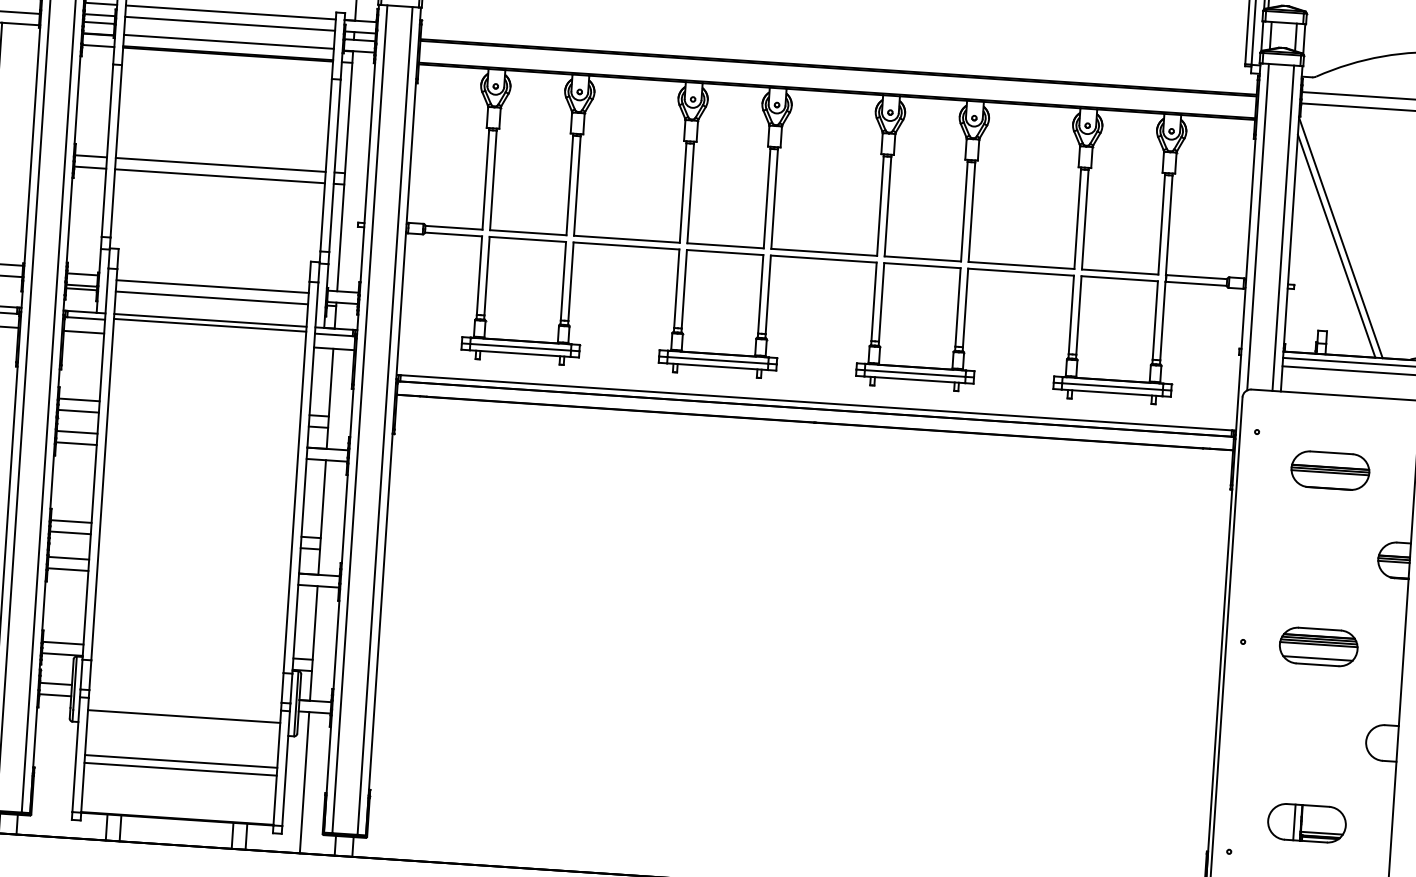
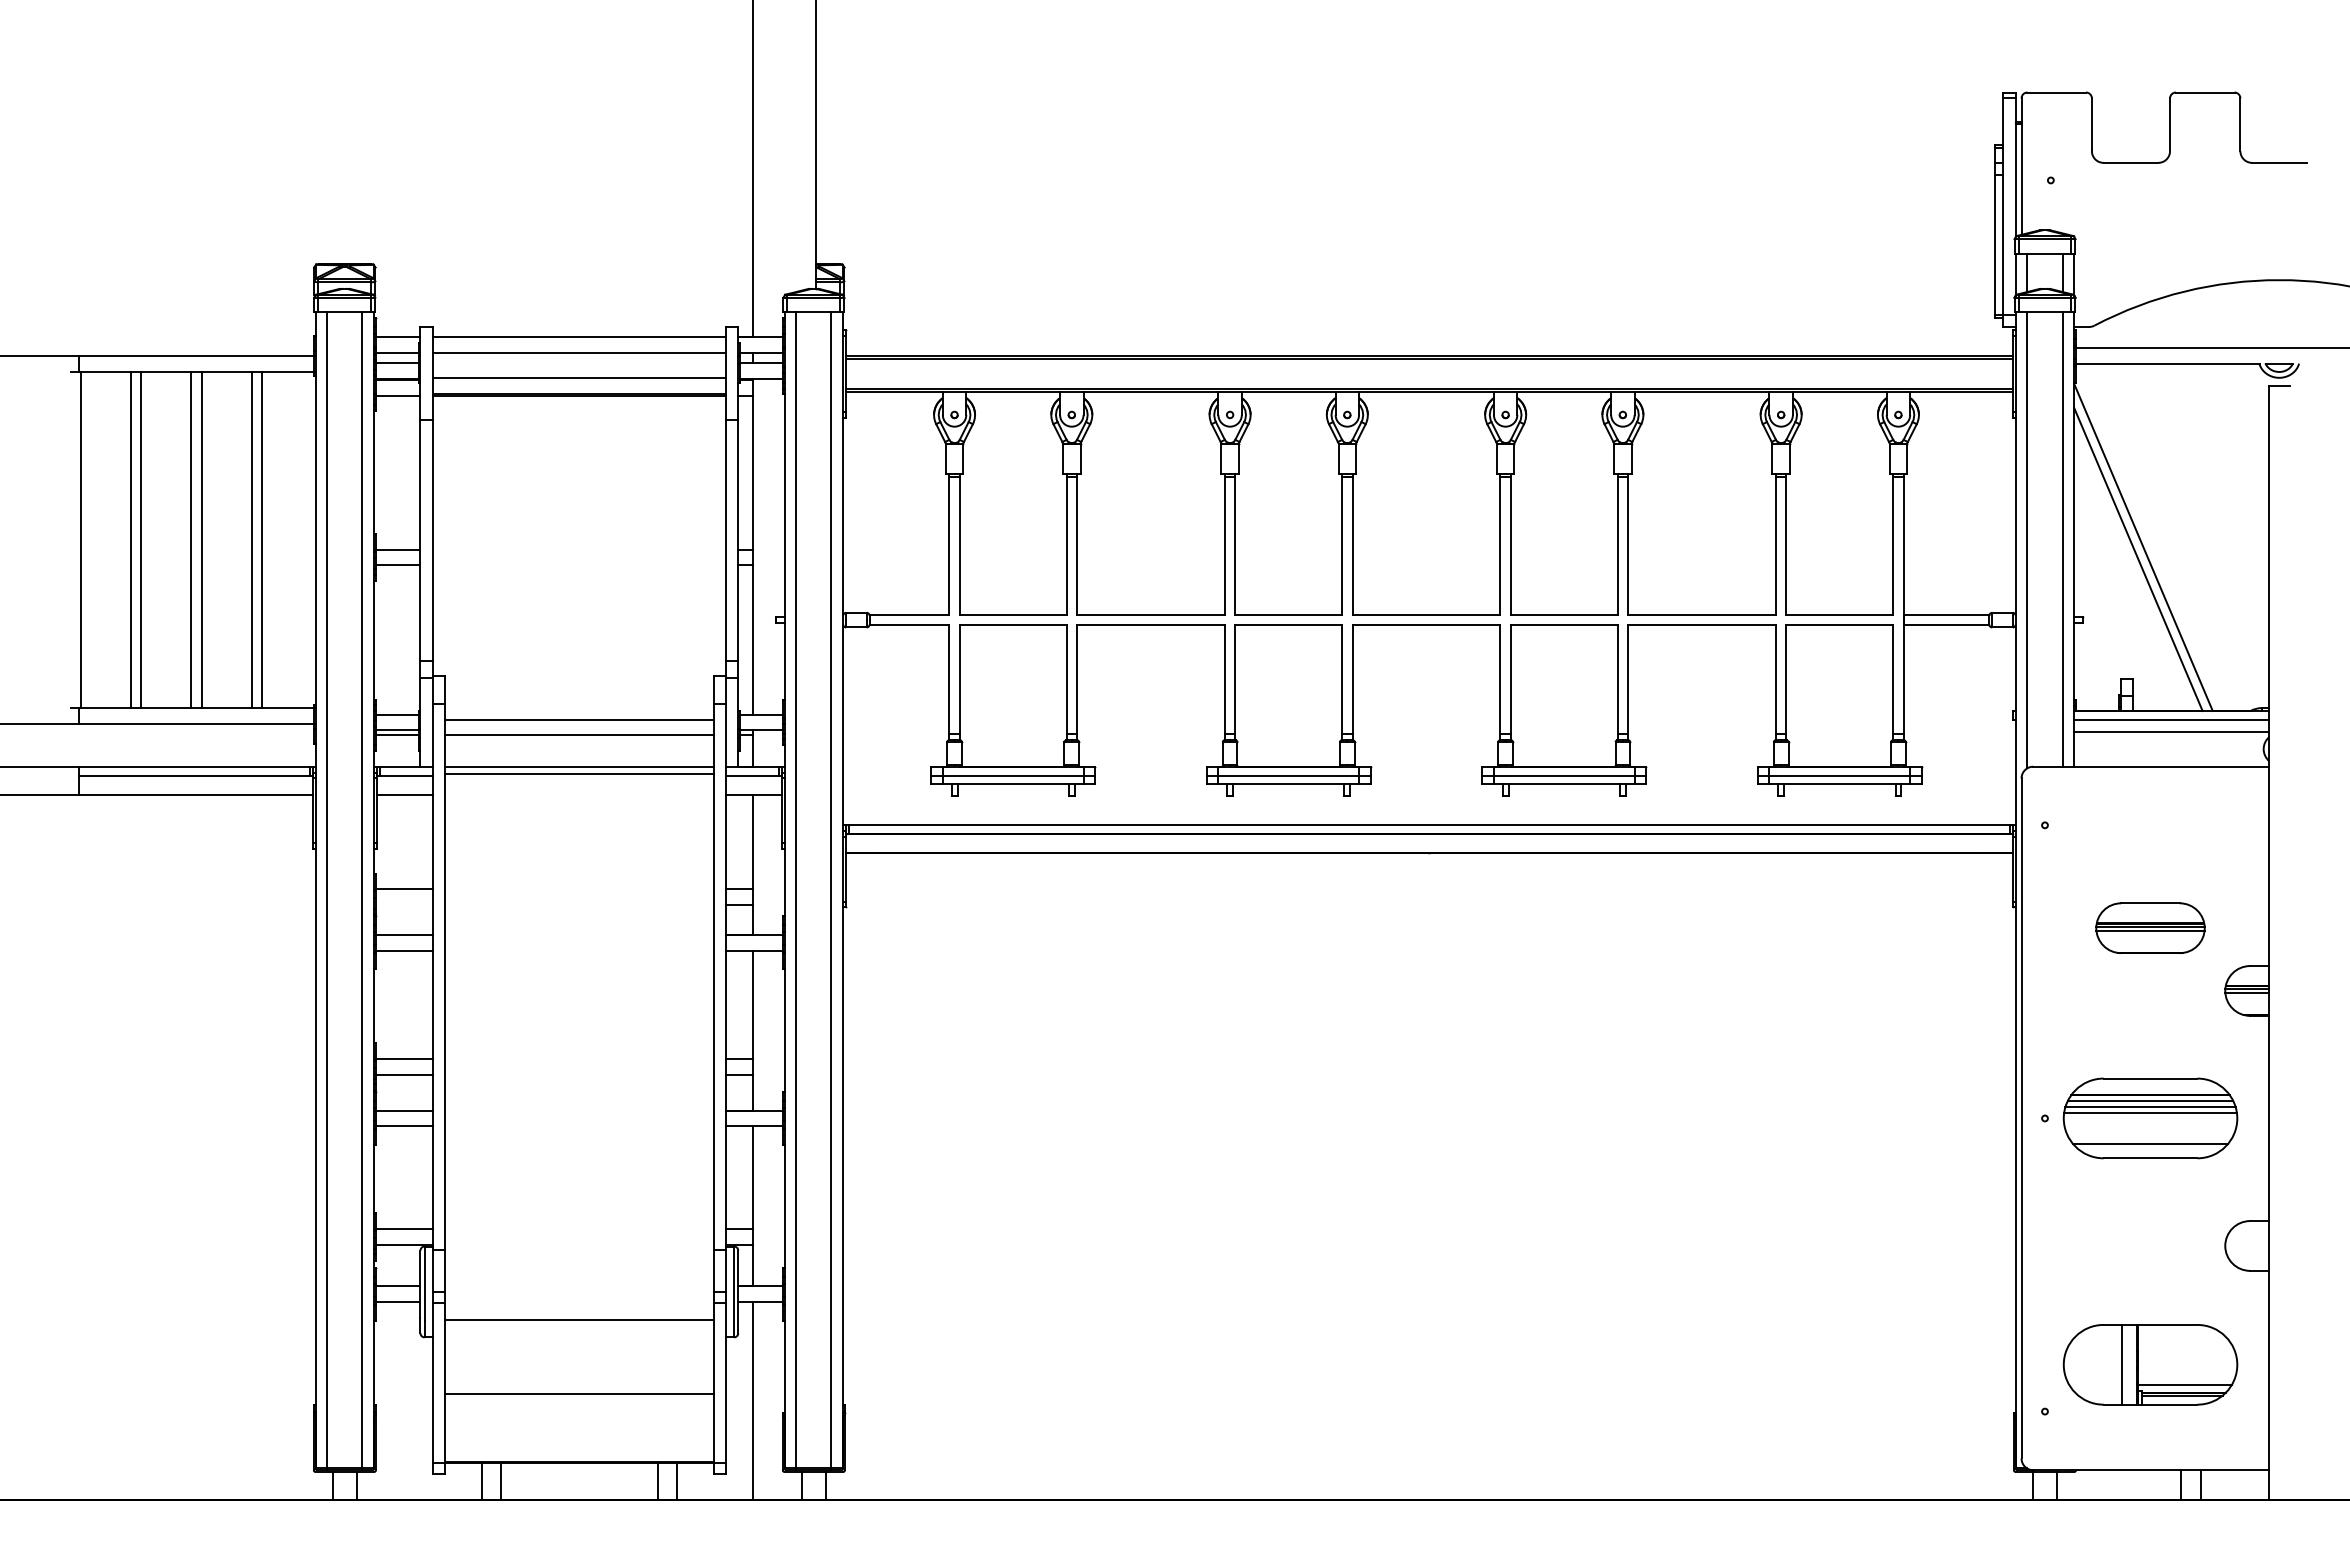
line: (220, 164) -> (578, 549), removed
line: (219, 176) -> (578, 565), removed
line: (77, 411) -> (403, 905), removed
part: (1330, 470) -> (2150, 927), moved
part: (1318, 646) -> (2150, 1118), size x1.6
line: (181, 761) -> (579, 1382), removed
part: (1307, 823) -> (2150, 1364), size x1.6

